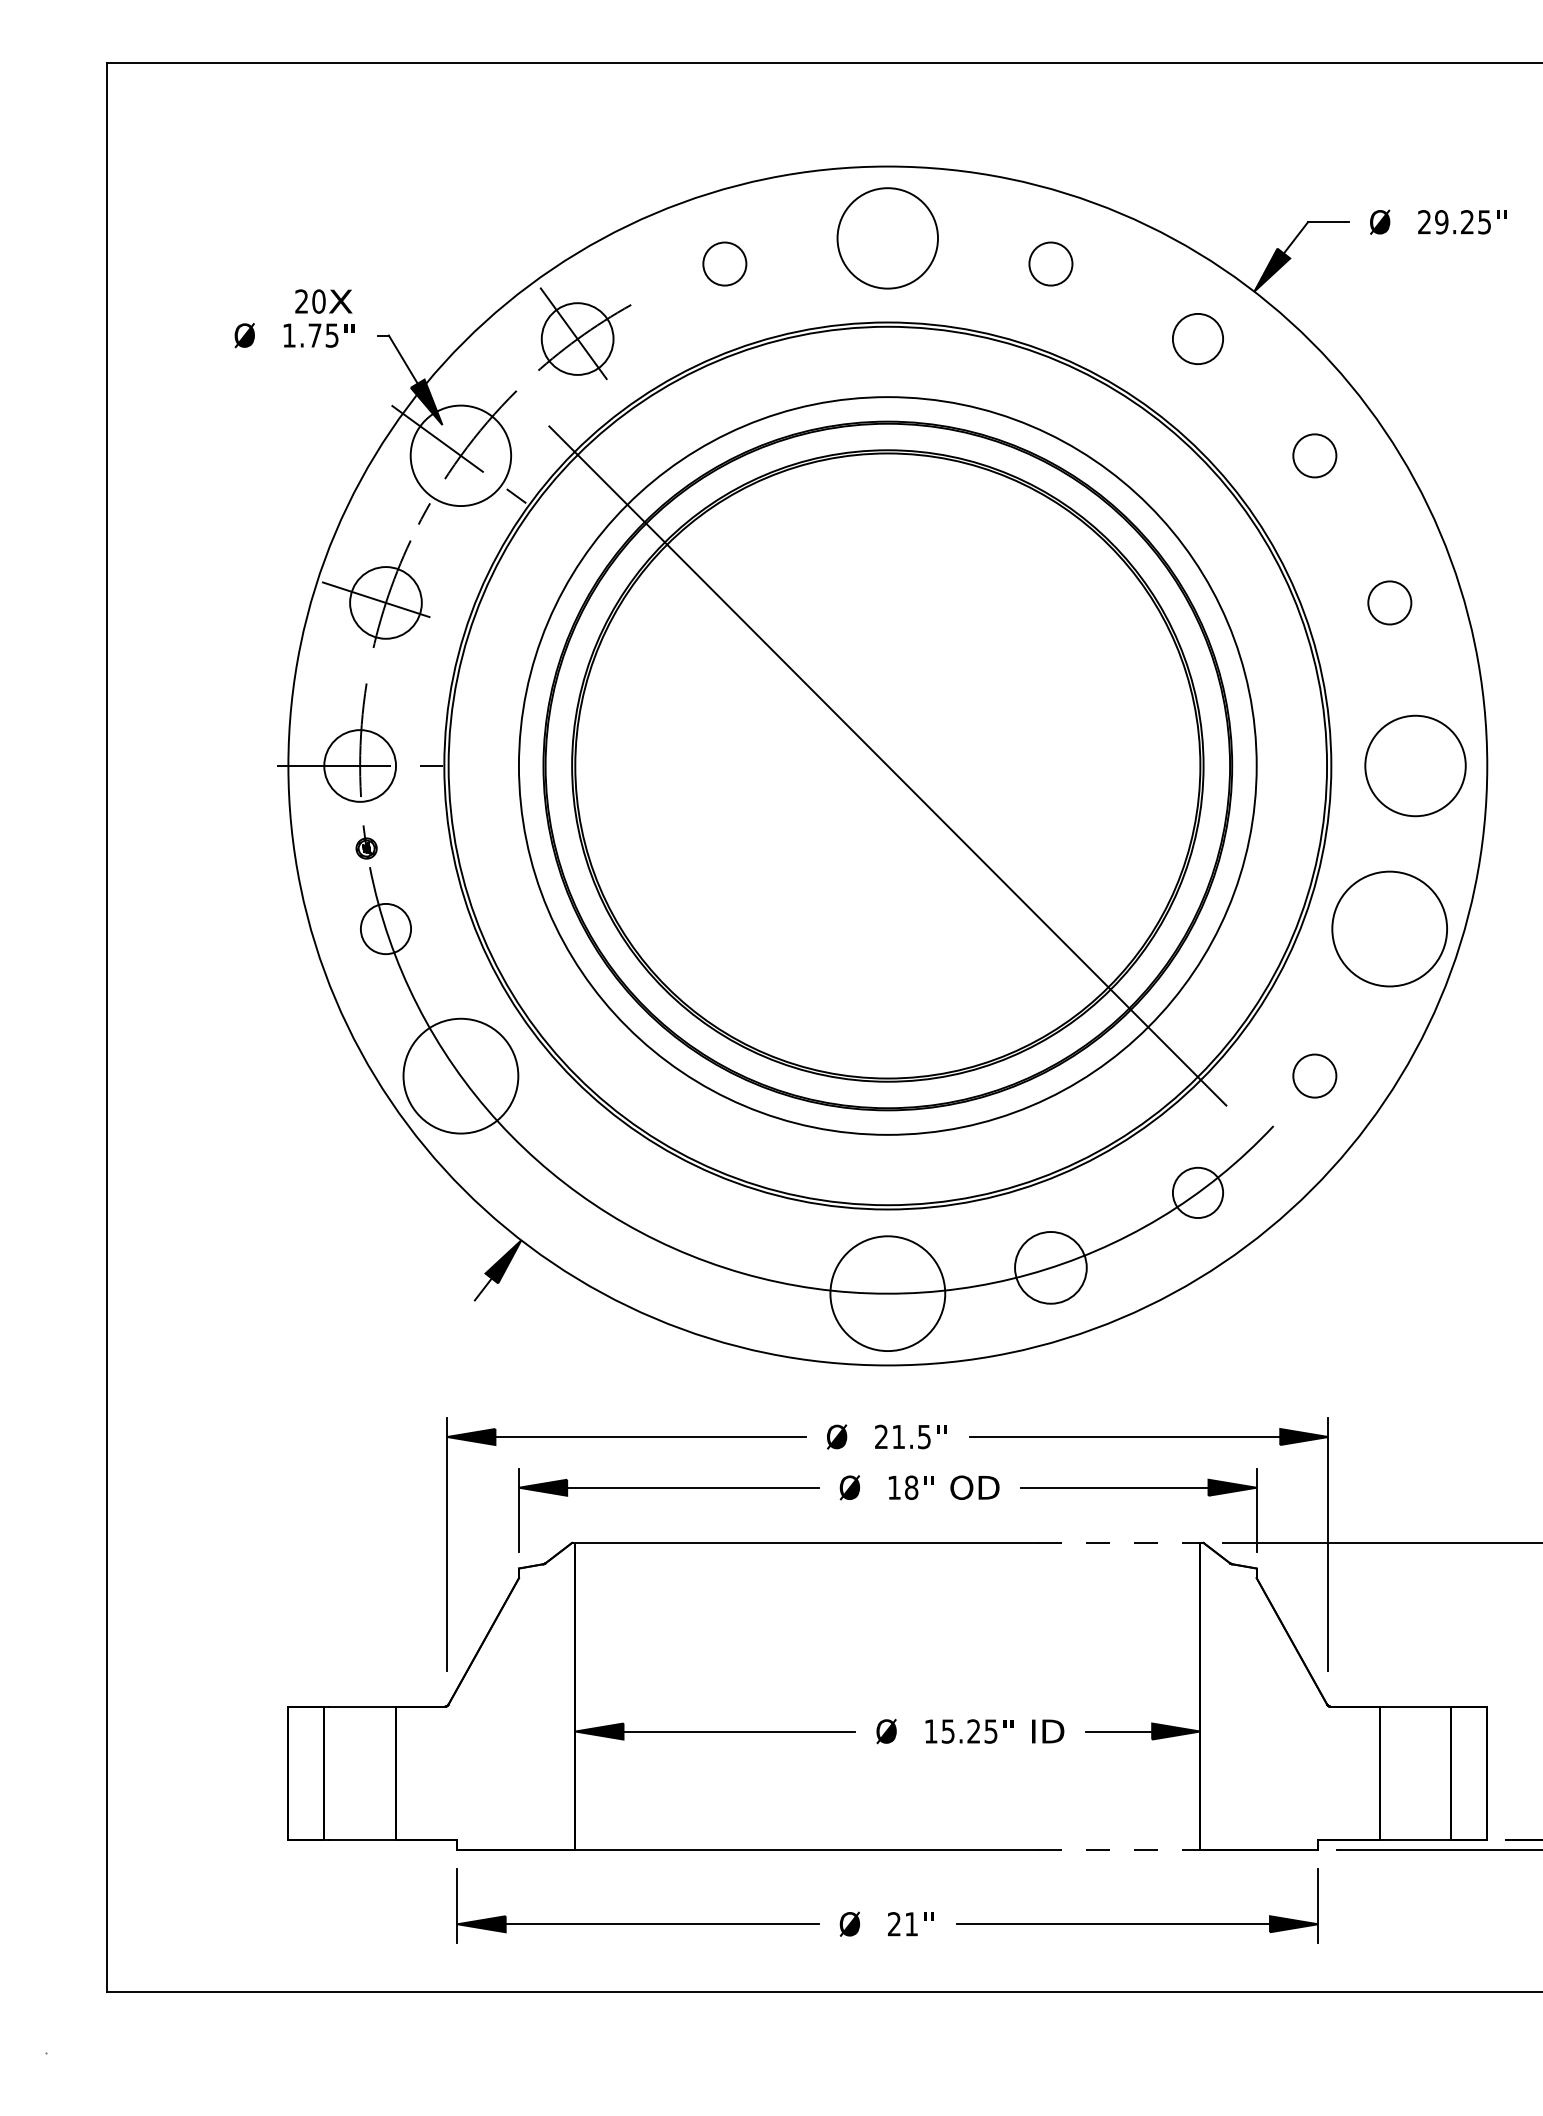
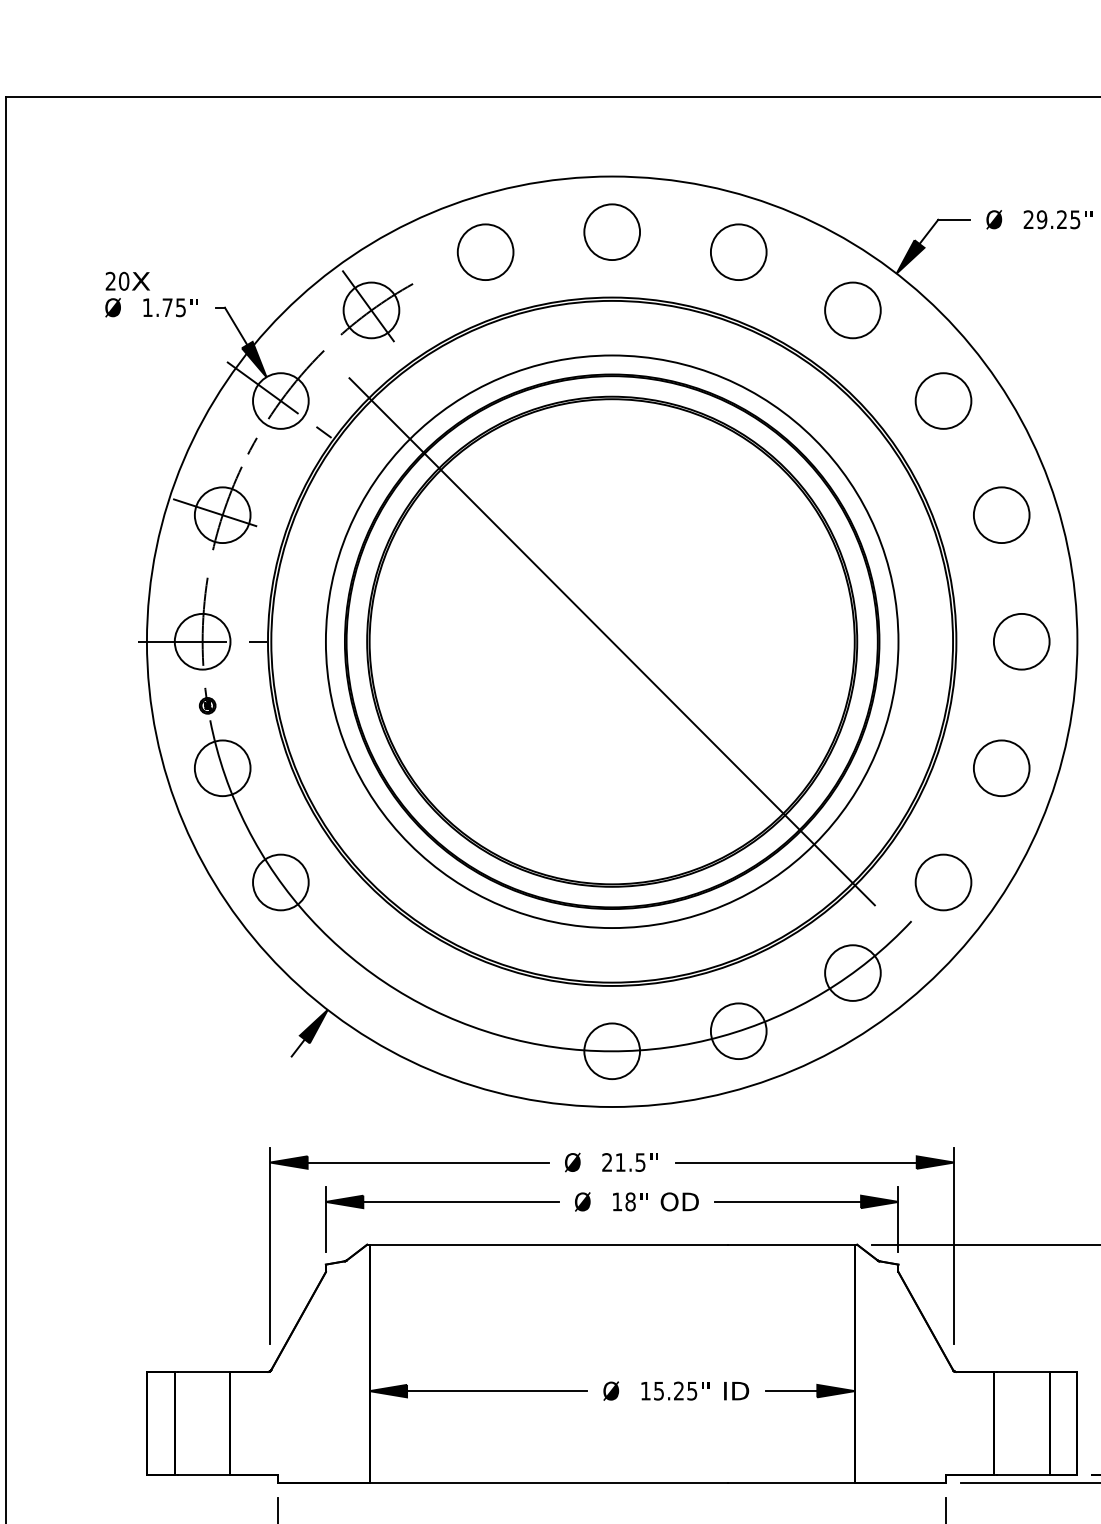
circle: (887, 237) -> (611, 231), size x0.71
circle: (724, 263) -> (485, 251), size x1.67
circle: (1050, 263) -> (738, 251), size x1.67
text: (323, 301) -> (127, 281), moved
circle: (1197, 338) -> (852, 309), size x1.43
circle: (460, 455) -> (280, 400), size x0.71
circle: (1314, 455) -> (943, 400), size x1.67
circle: (1389, 602) -> (1001, 514), size x1.67
circle: (1415, 765) -> (1021, 641), size x0.71
circle: (385, 928) -> (222, 767), size x1.43
circle: (1389, 928) -> (1001, 767), size x0.62
circle: (1314, 1075) -> (943, 881), size x1.67
circle: (460, 1076) -> (280, 882), size x0.62
circle: (1197, 1192) -> (852, 972), size x1.43
circle: (887, 1293) -> (611, 1051), size x0.62
line: (1119, 1542) -> (791, 1244), dashed -> solid
line: (1119, 1850) -> (791, 1483), dashed -> solid

